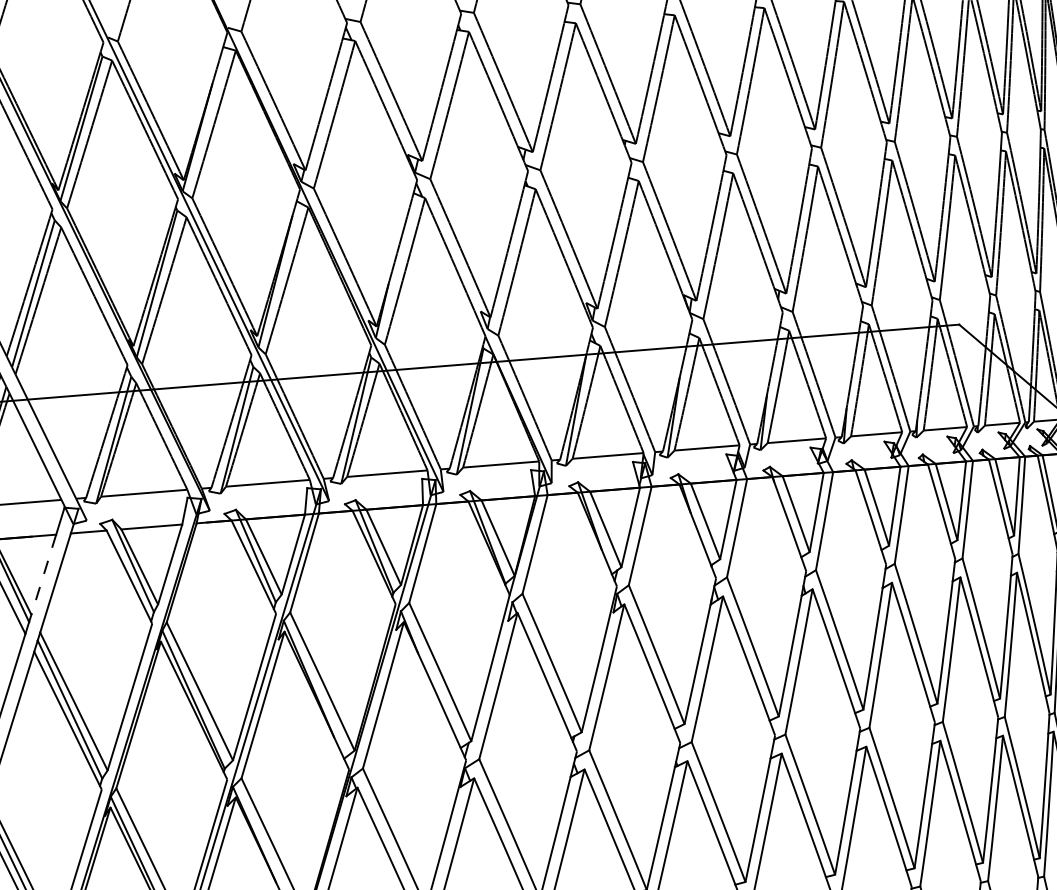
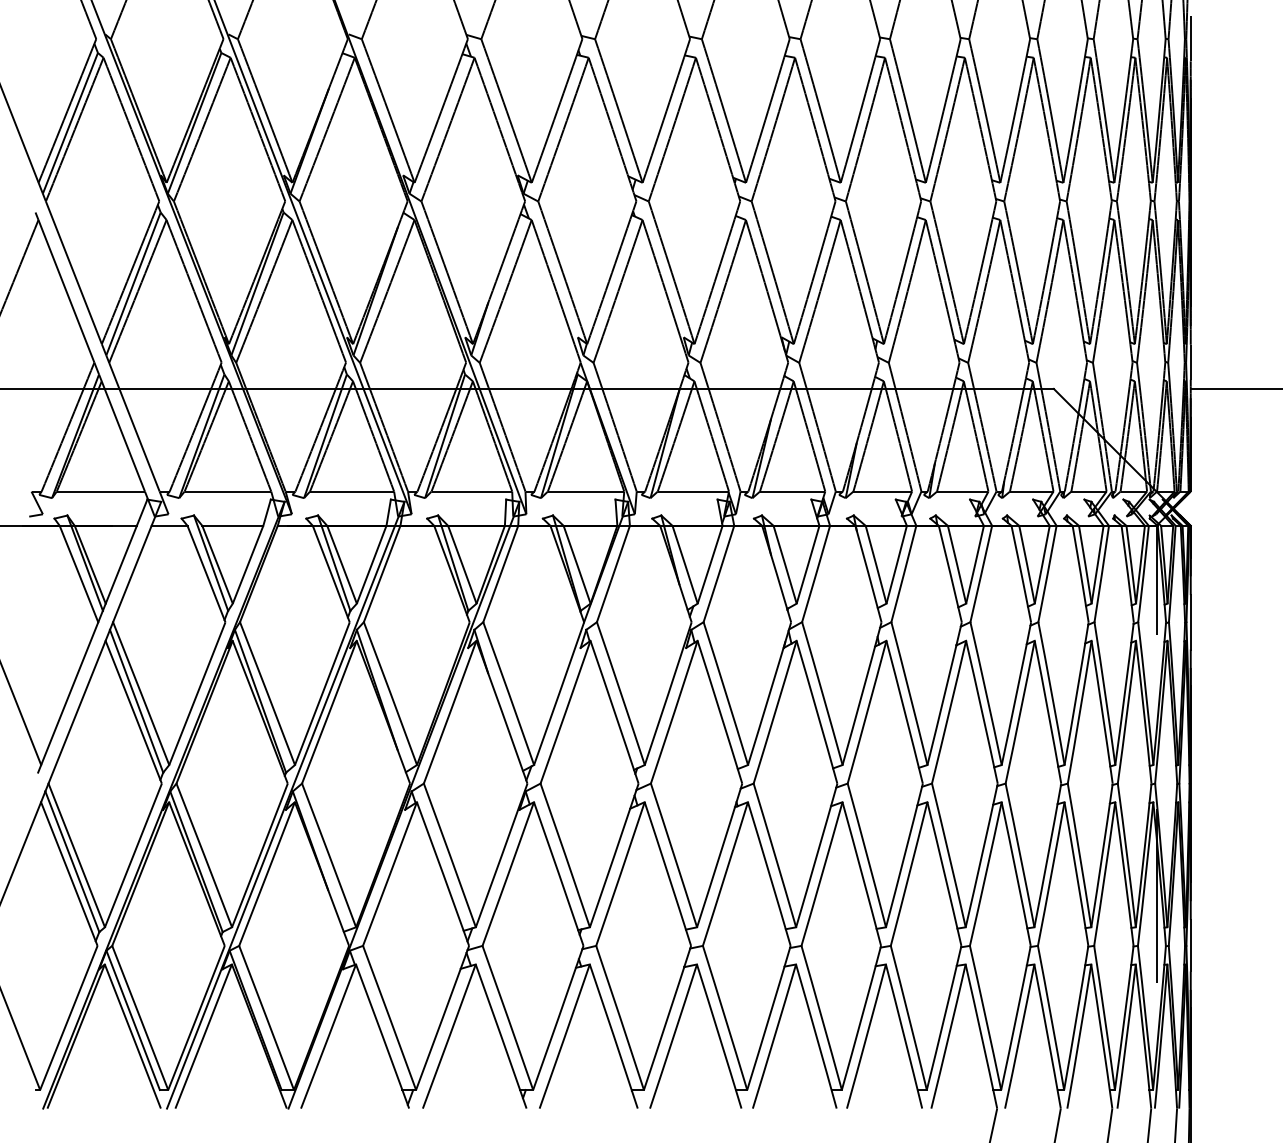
line: (43, 574) -> (121, 564), dashed -> solid

